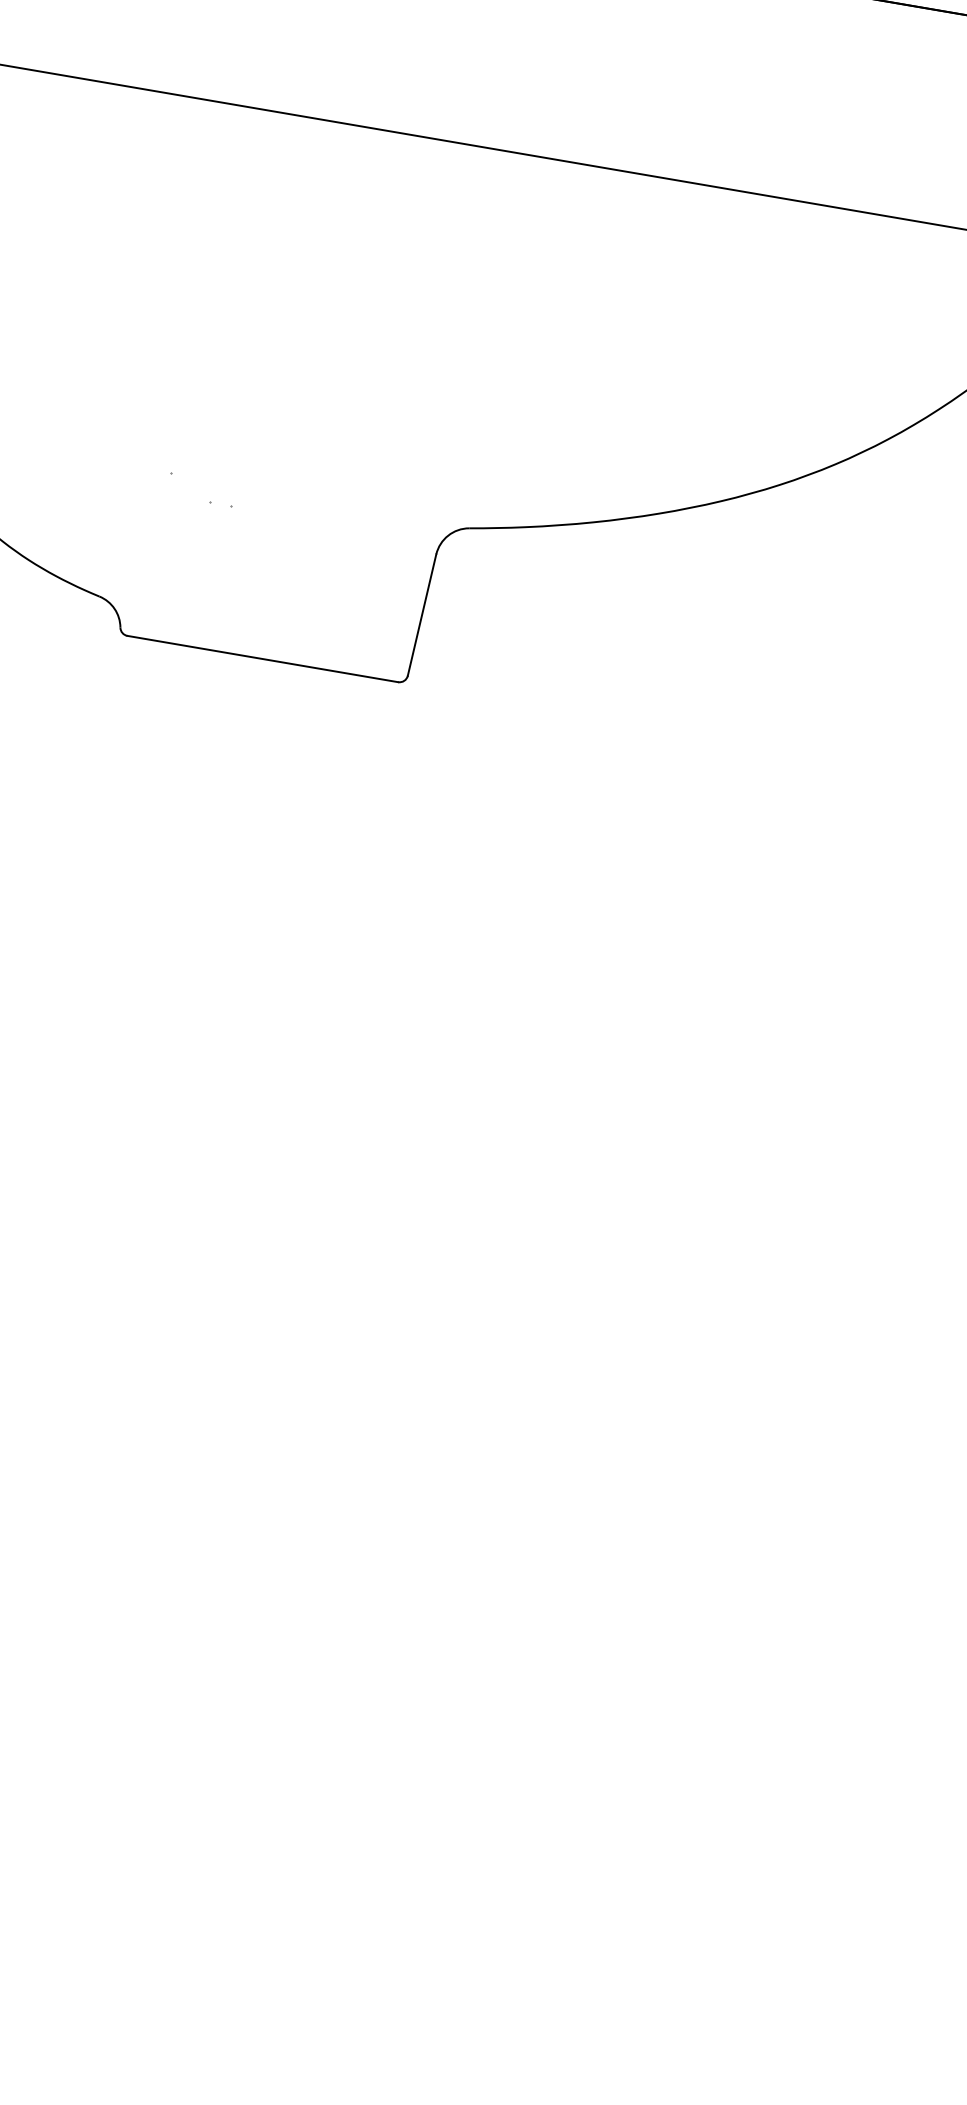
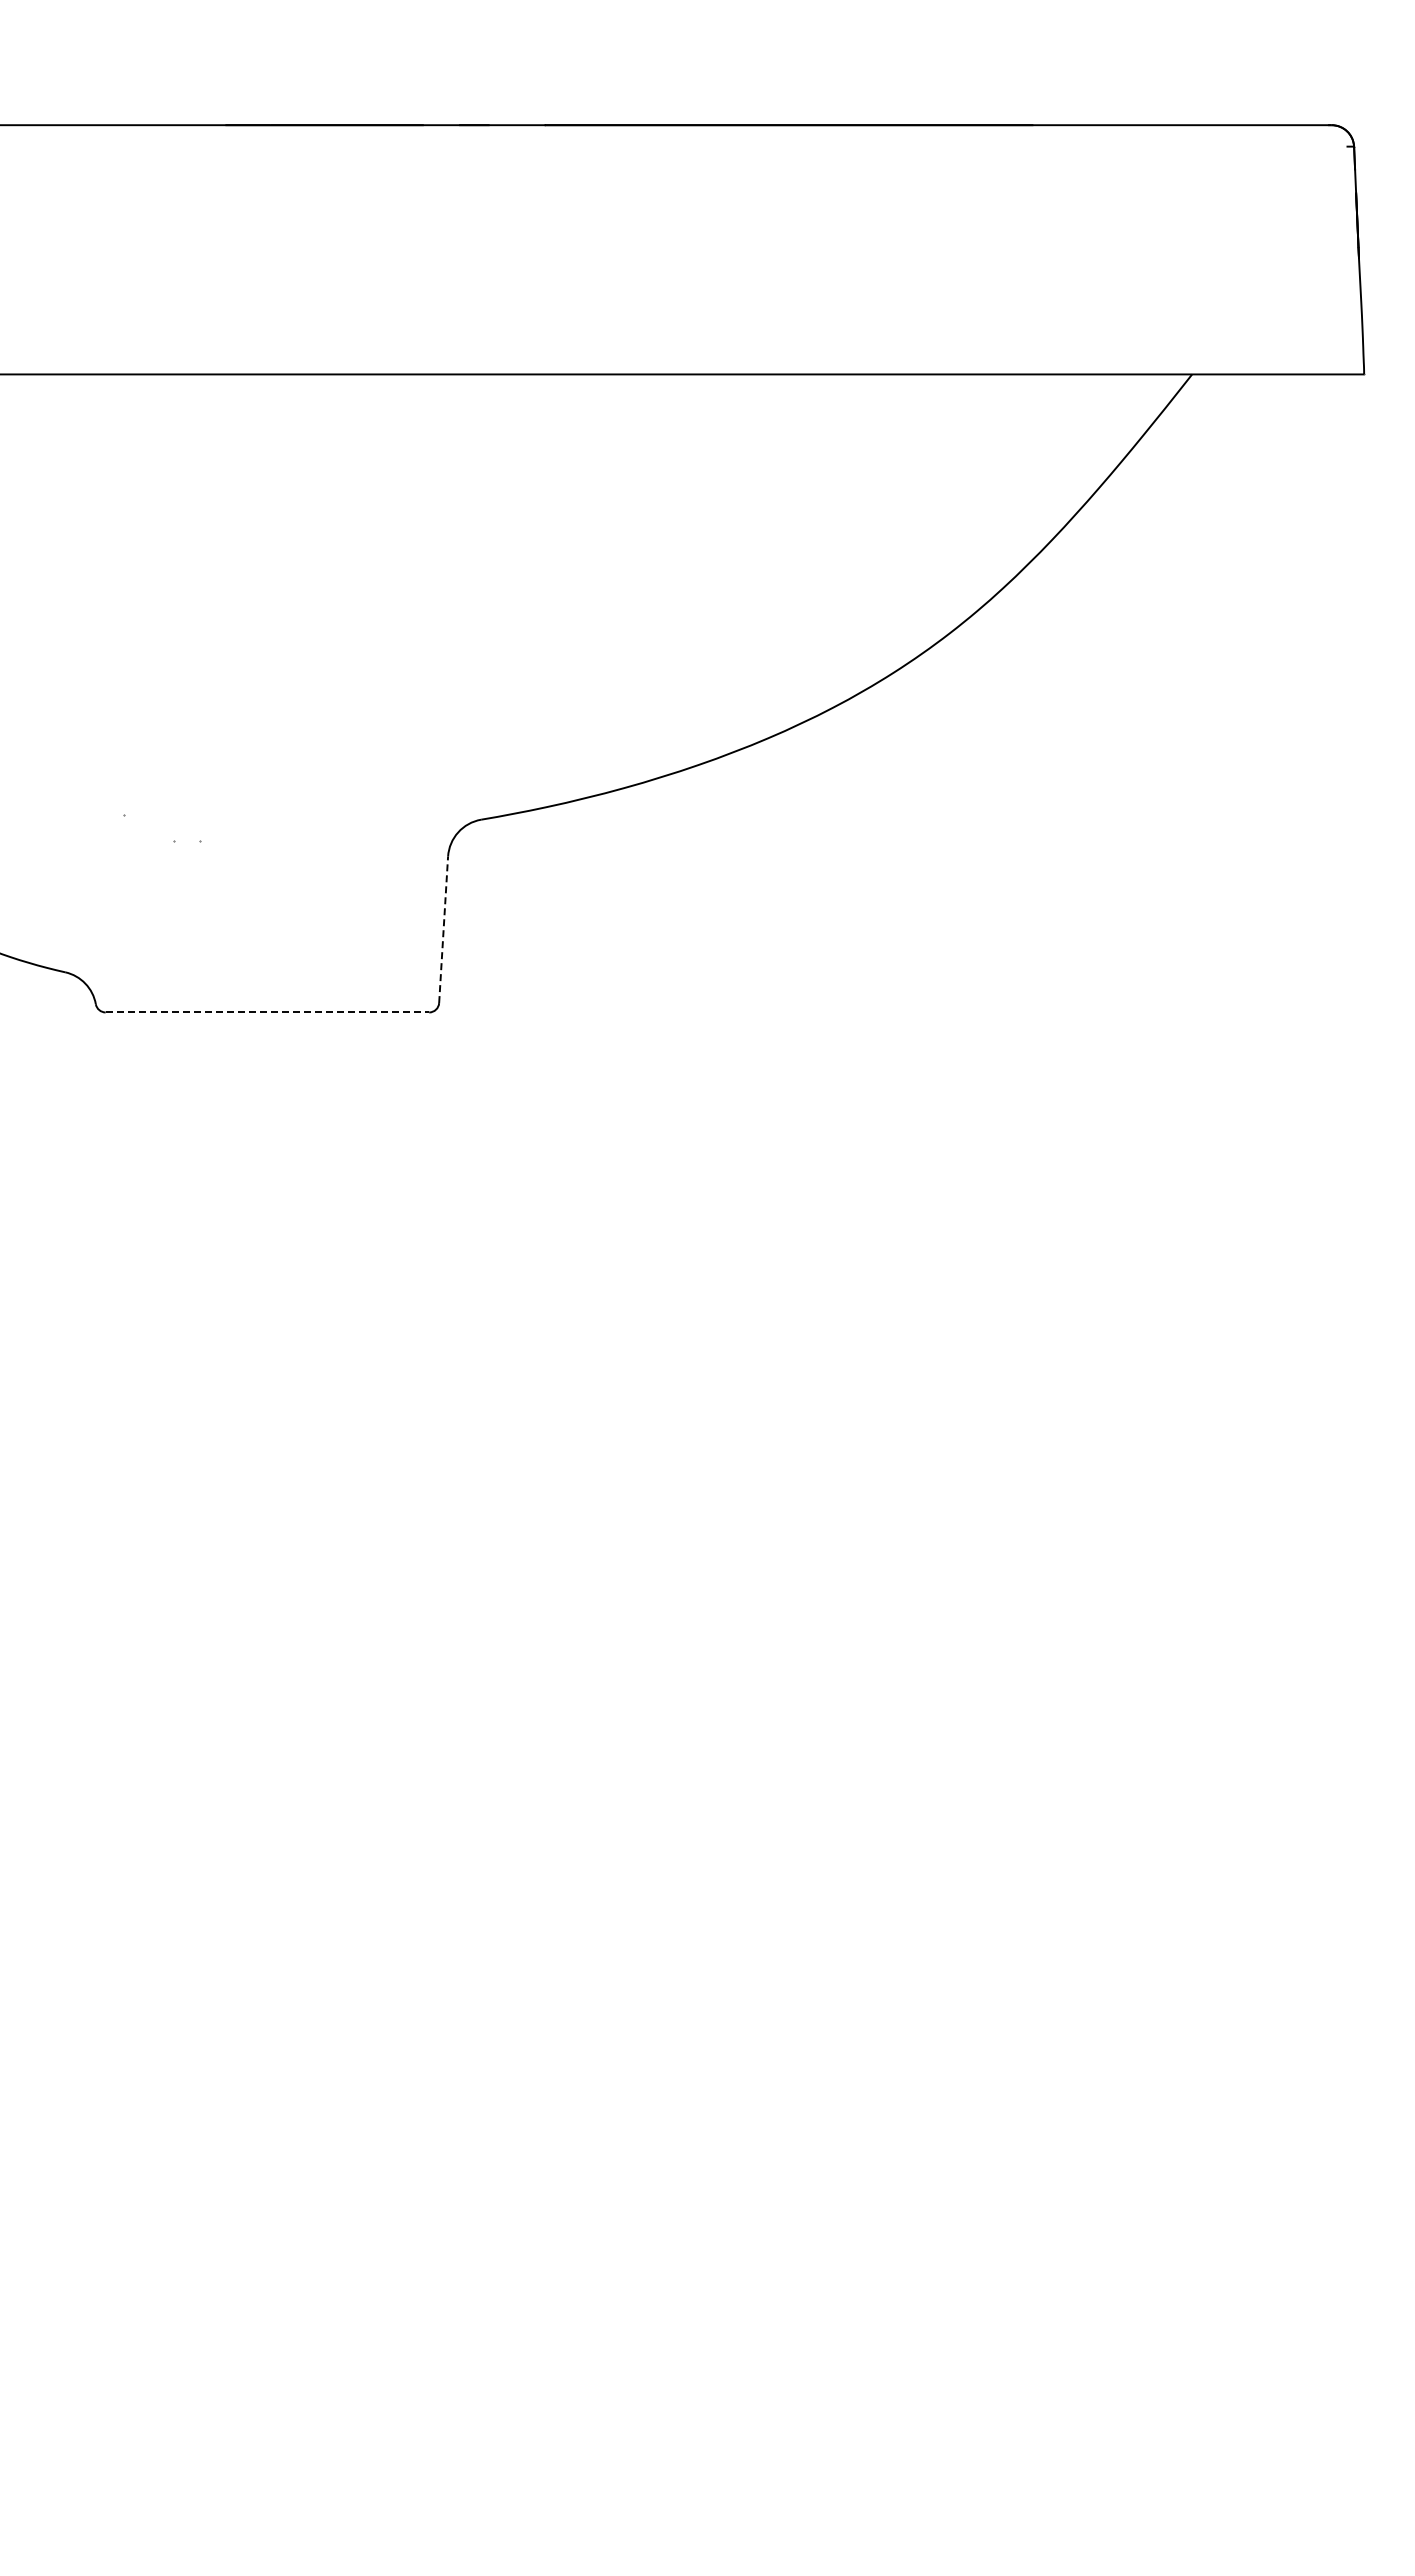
line: (422, 614) -> (443, 929), solid -> dashed
line: (262, 659) -> (267, 1012), solid -> dashed

